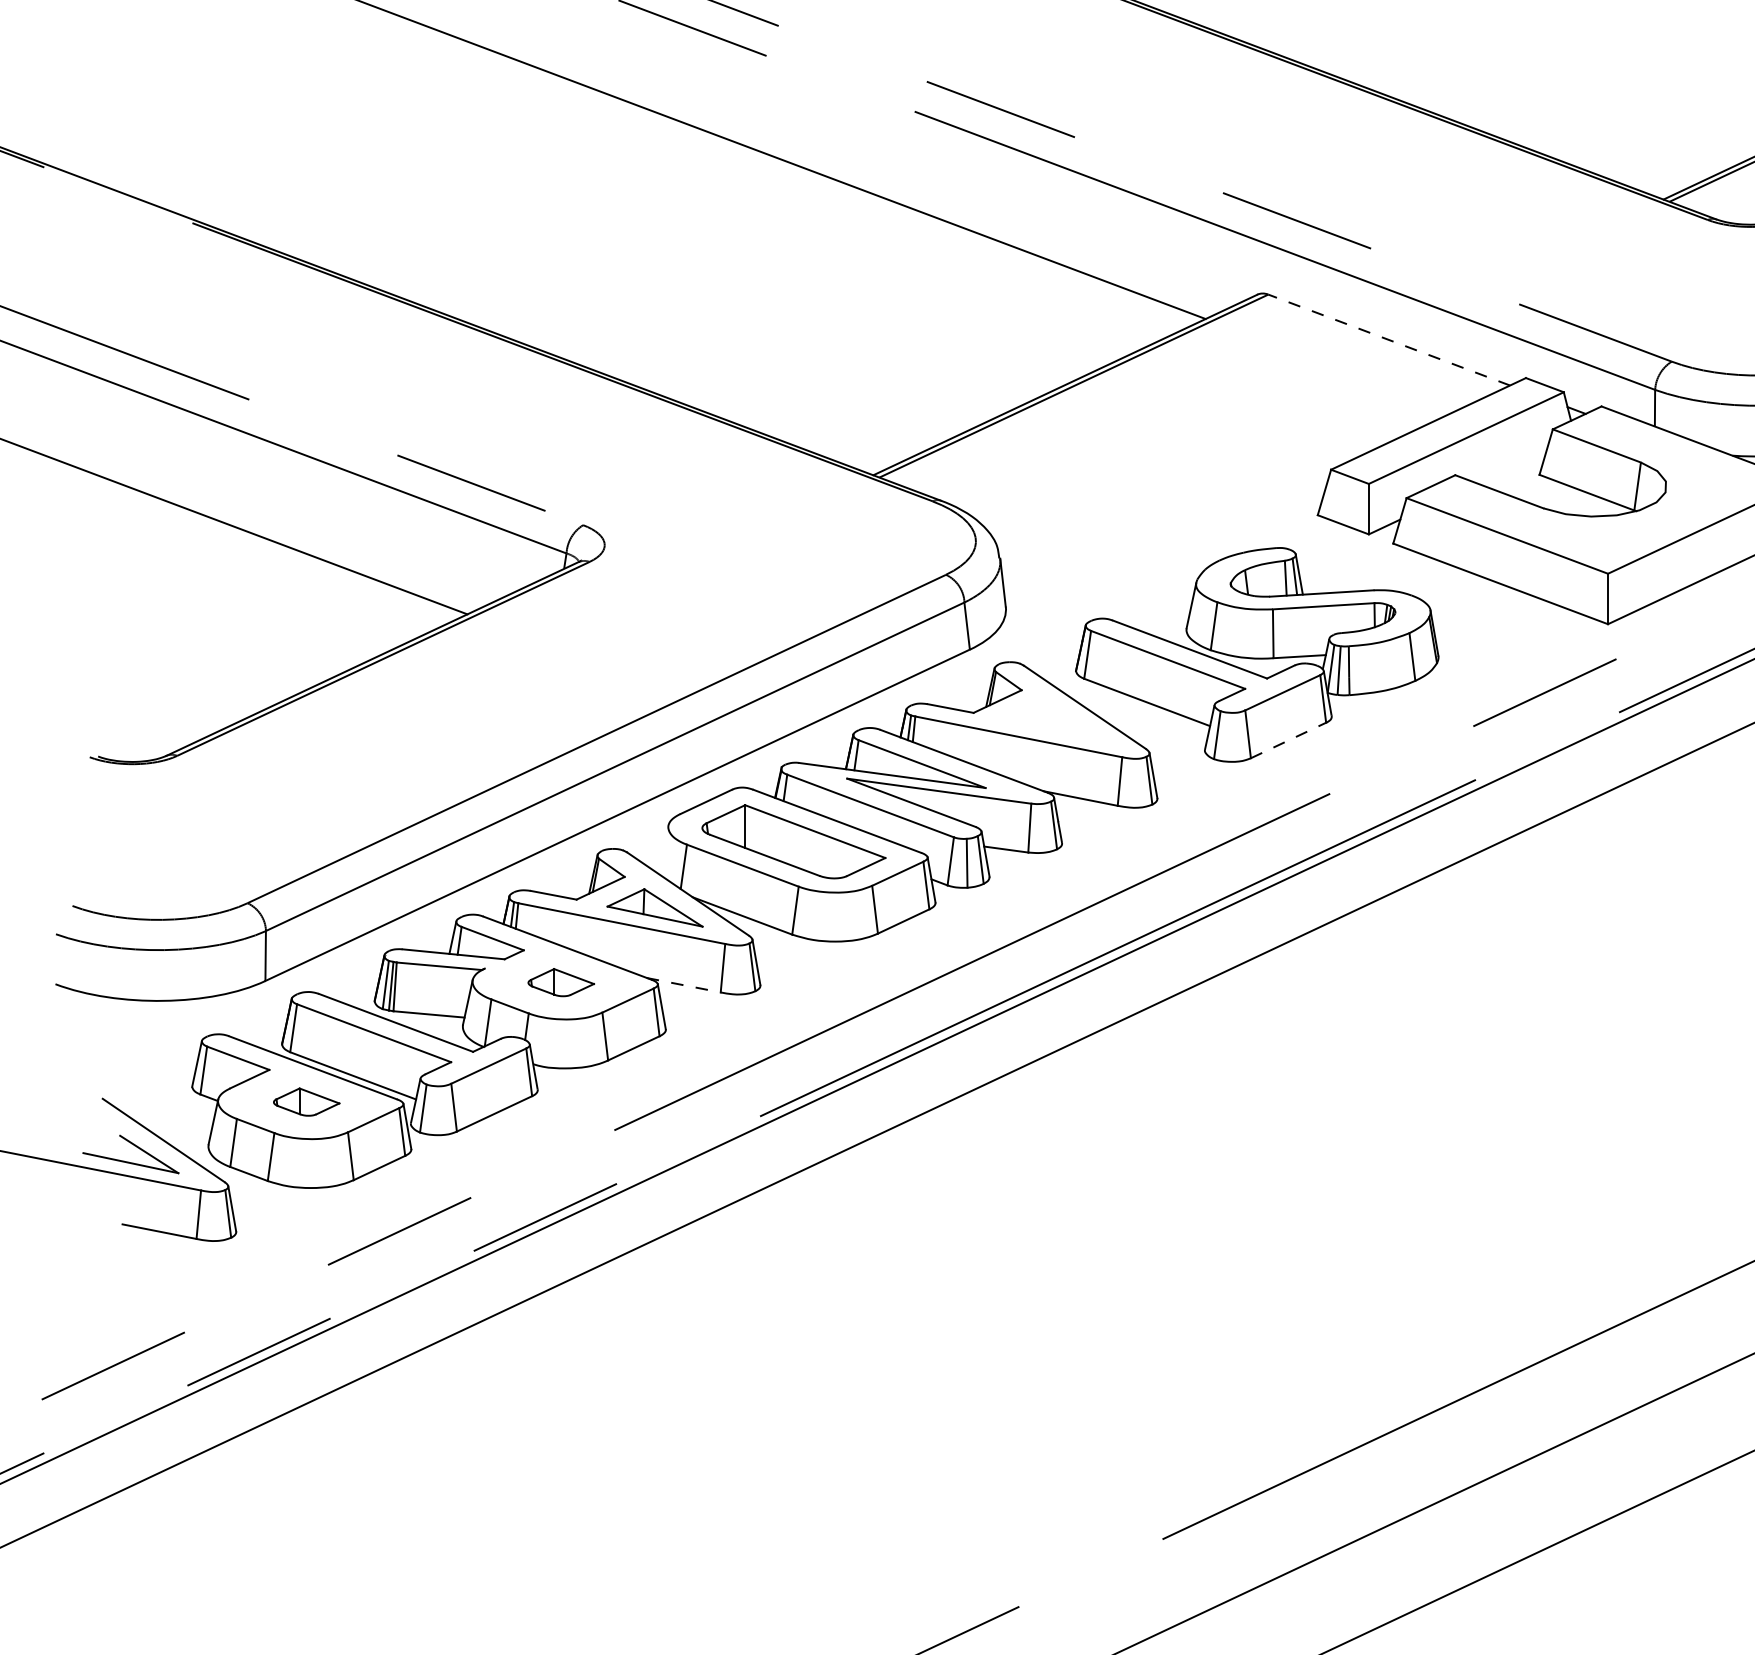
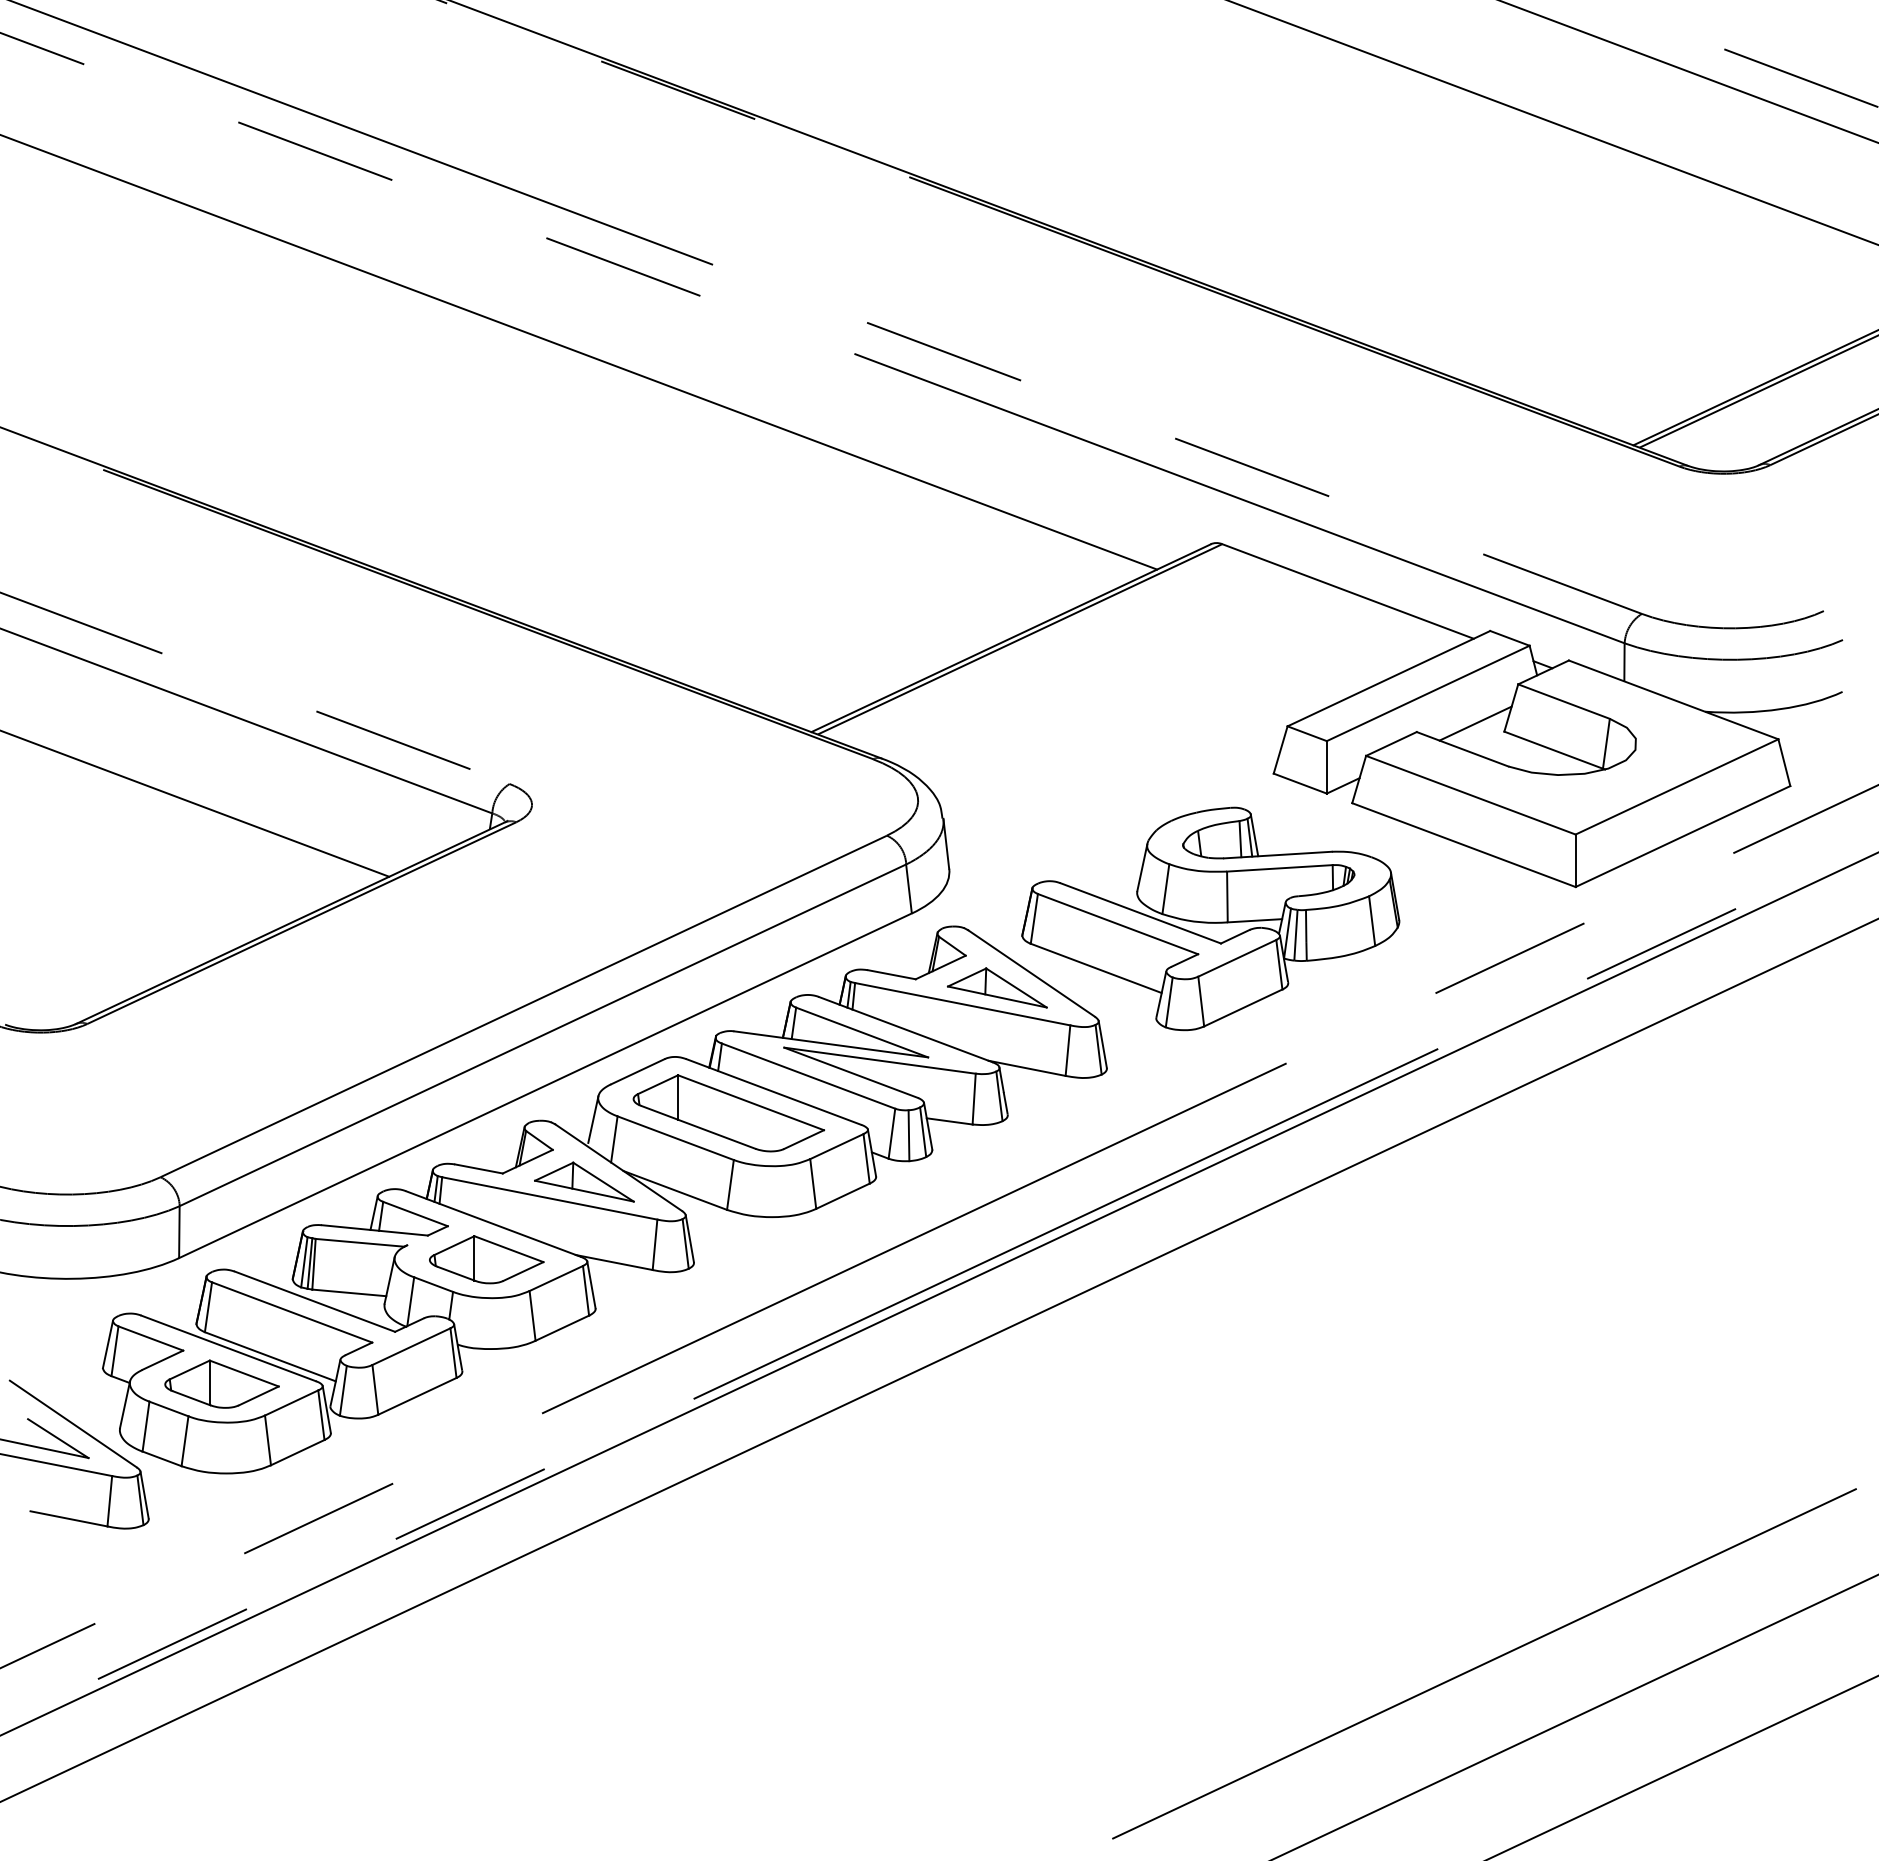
line: (1388, 340) -> (1347, 591), dashed -> solid
line: (1511, 467) -> (1475, 723), added
part: (1052, 720) -> (997, 987), added
line: (1288, 740) -> (1243, 1007), dashed -> solid
line: (663, 847) -> (593, 1119), added
part: (560, 982) -> (486, 1259), size x1.67
line: (684, 985) -> (614, 1262), dashed -> solid
part: (306, 1101) -> (221, 1383), size x1.67

